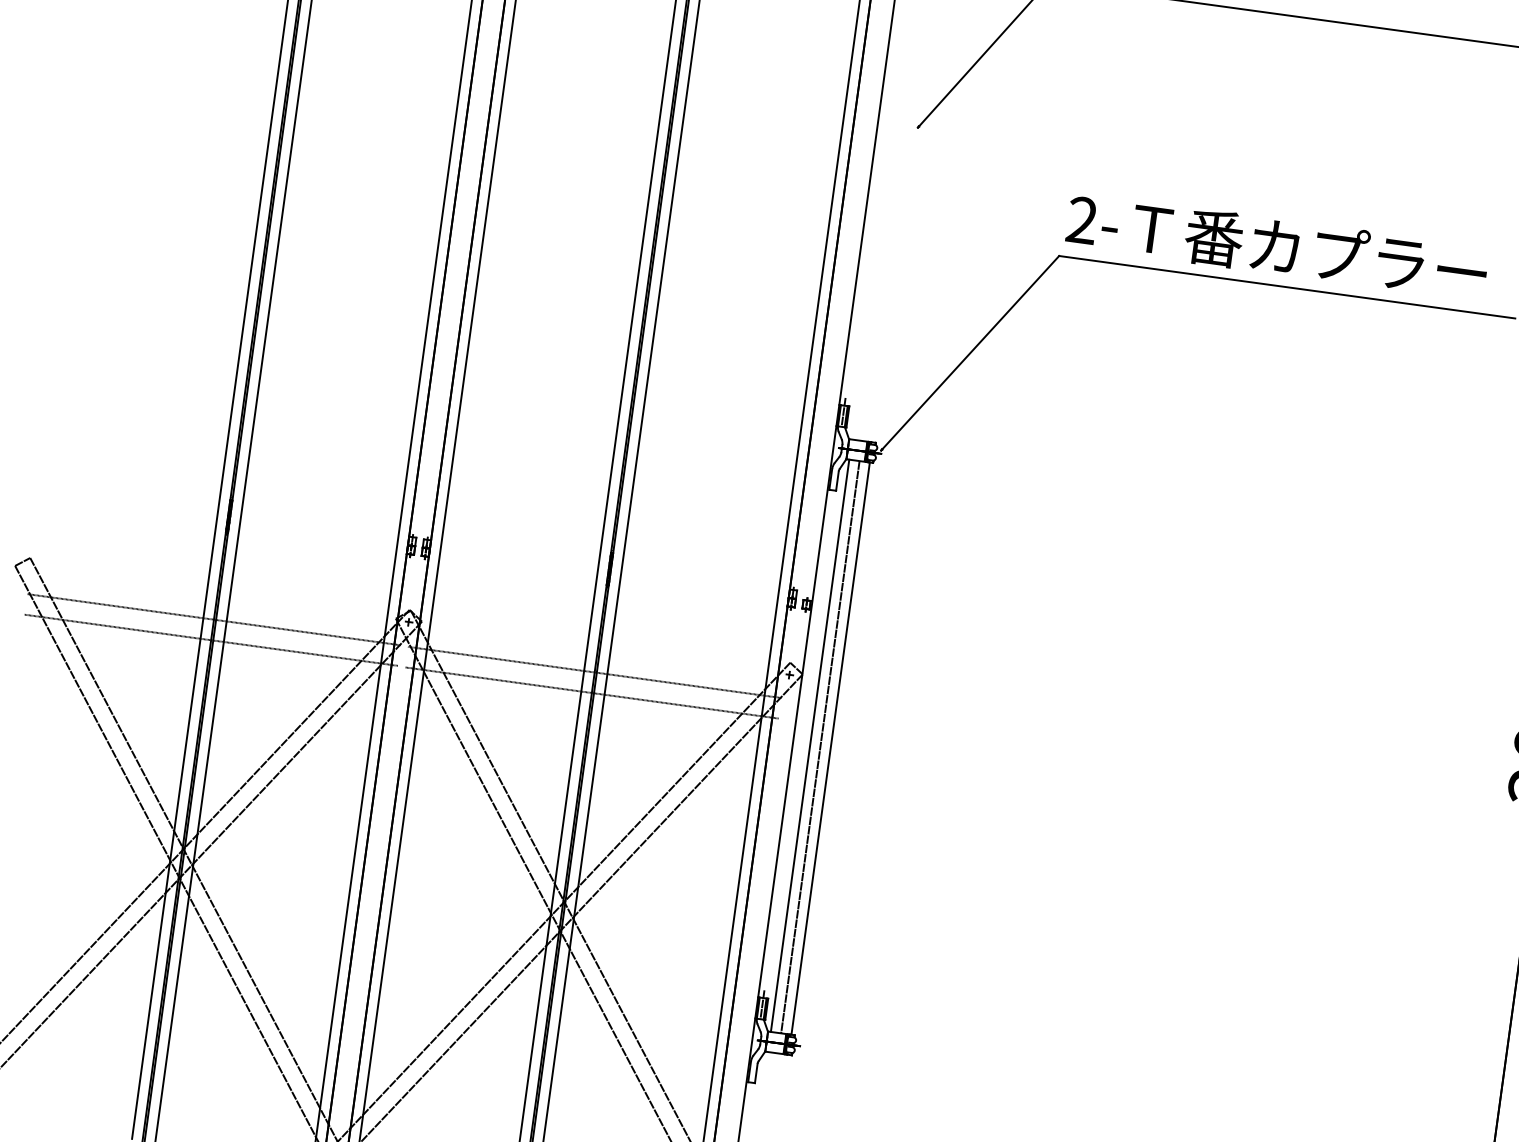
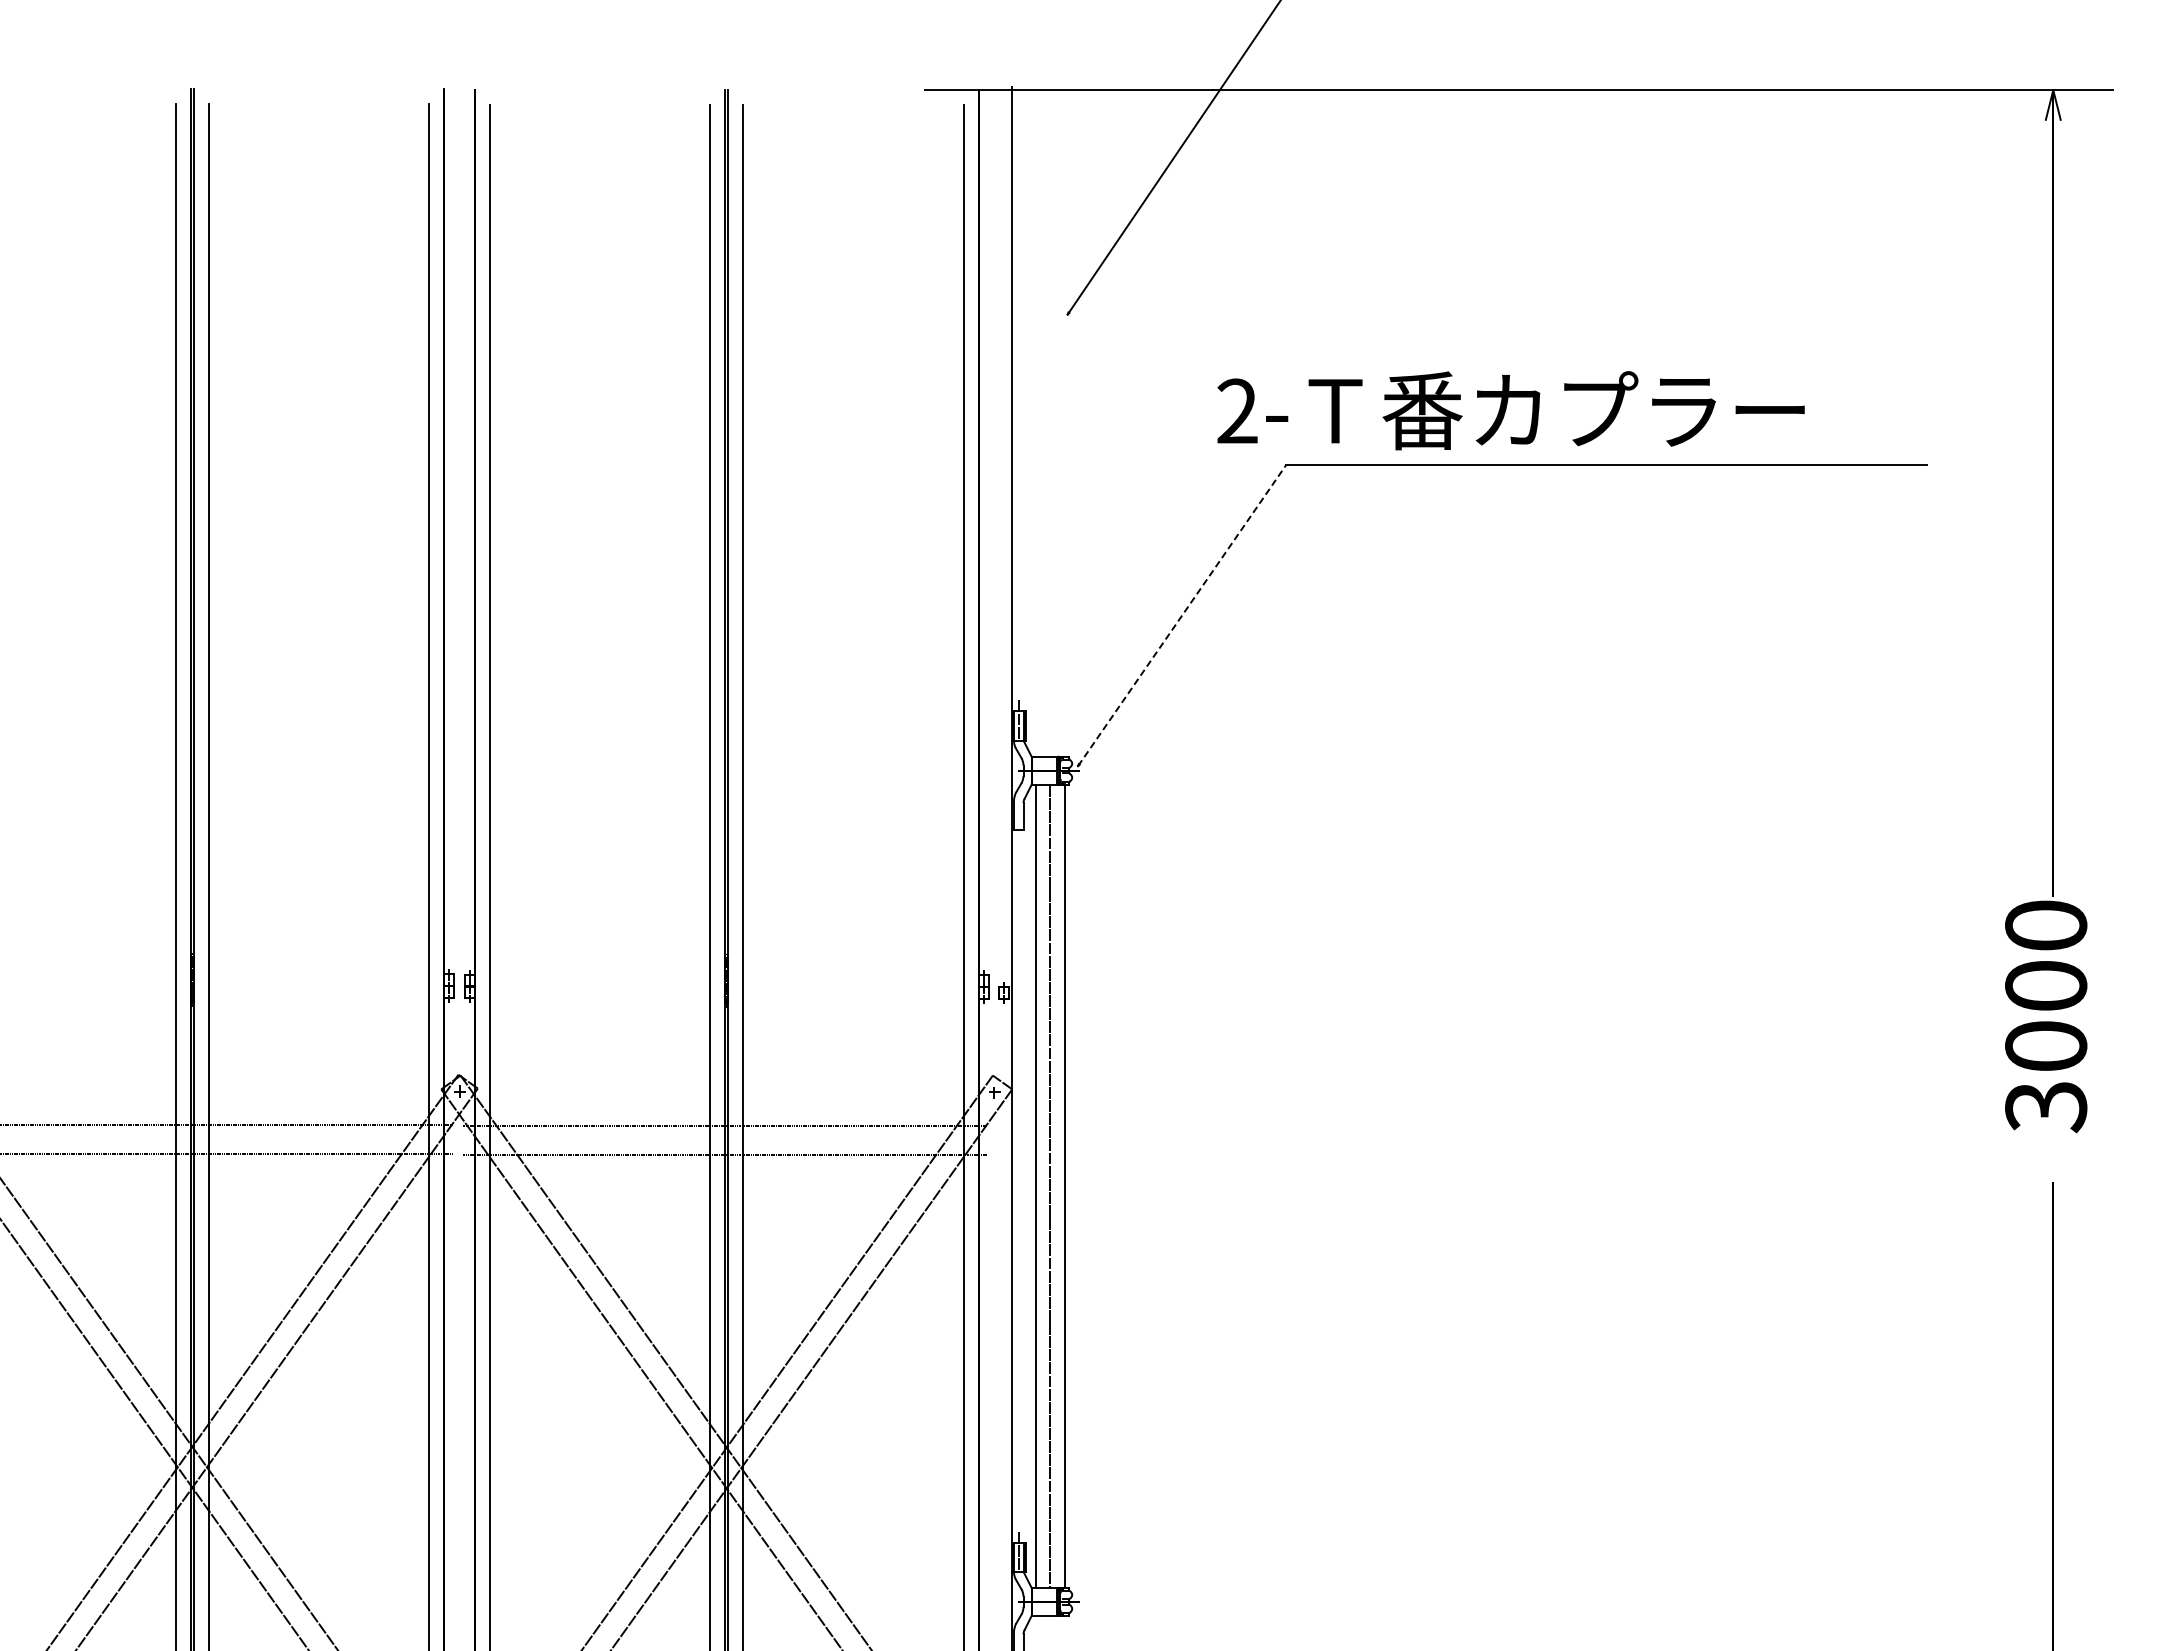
text: (1276, 246) -> (1510, 410), moved
line: (970, 352) -> (1182, 614), solid -> dashed

